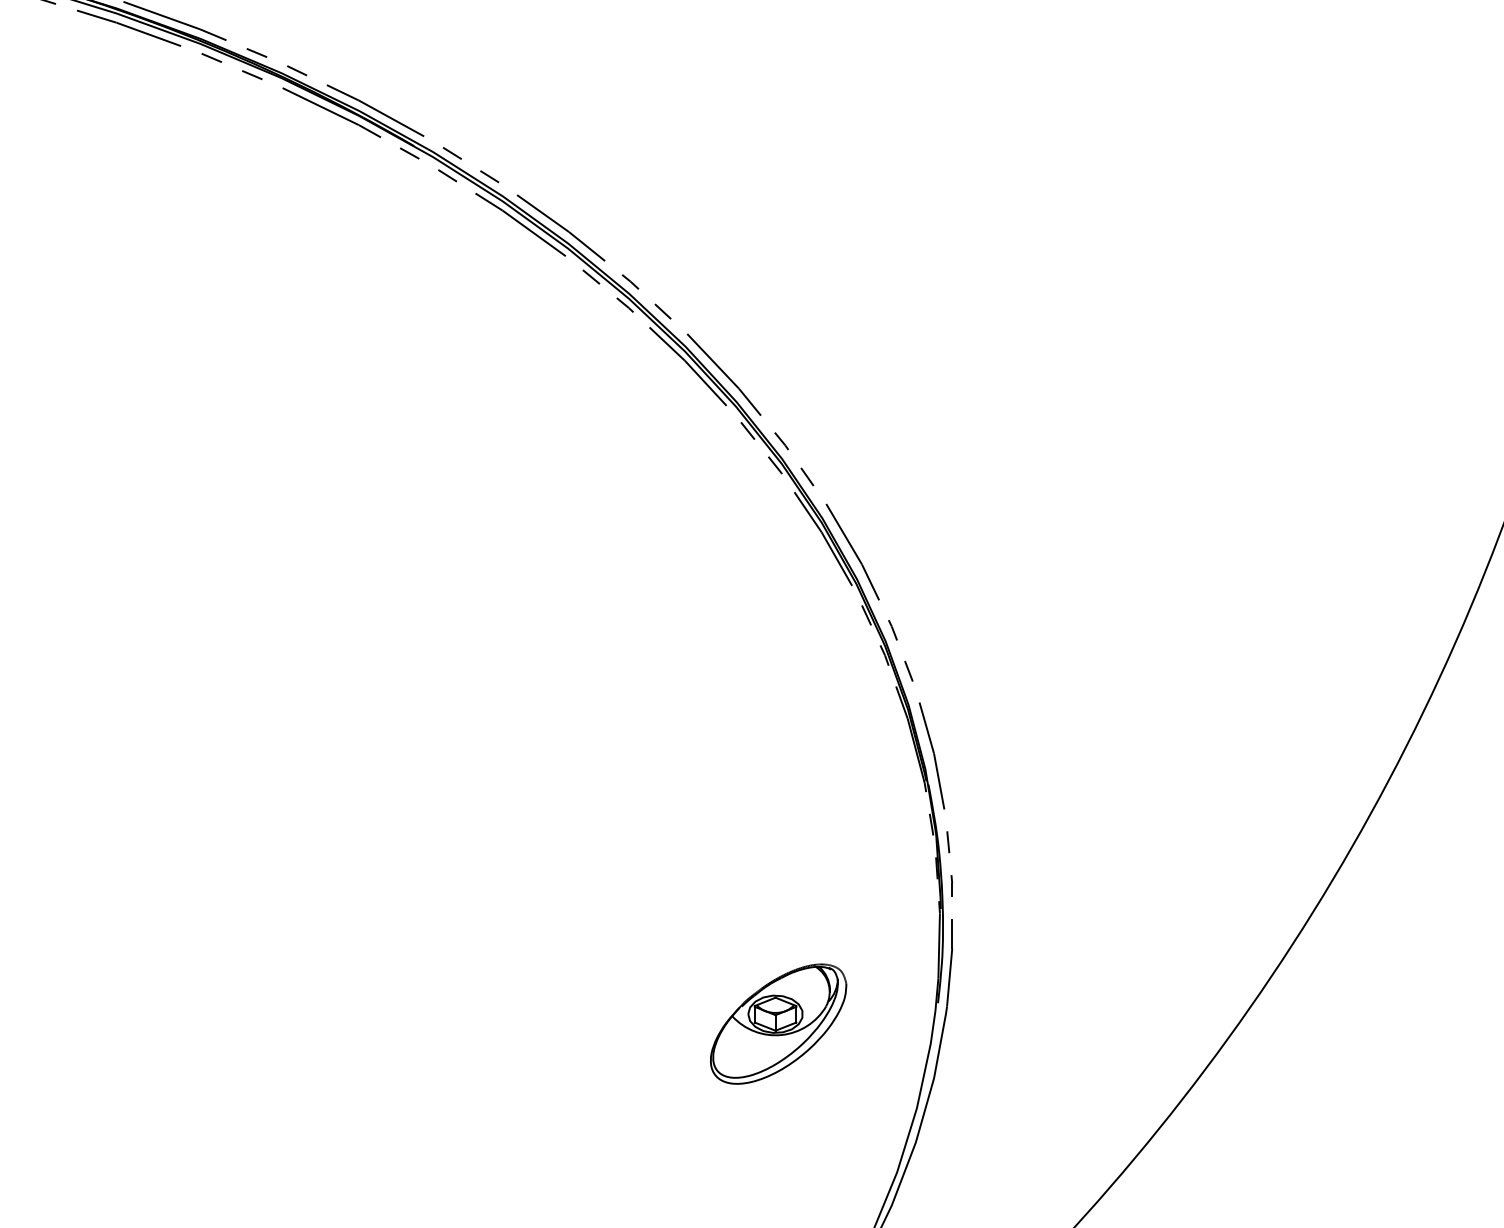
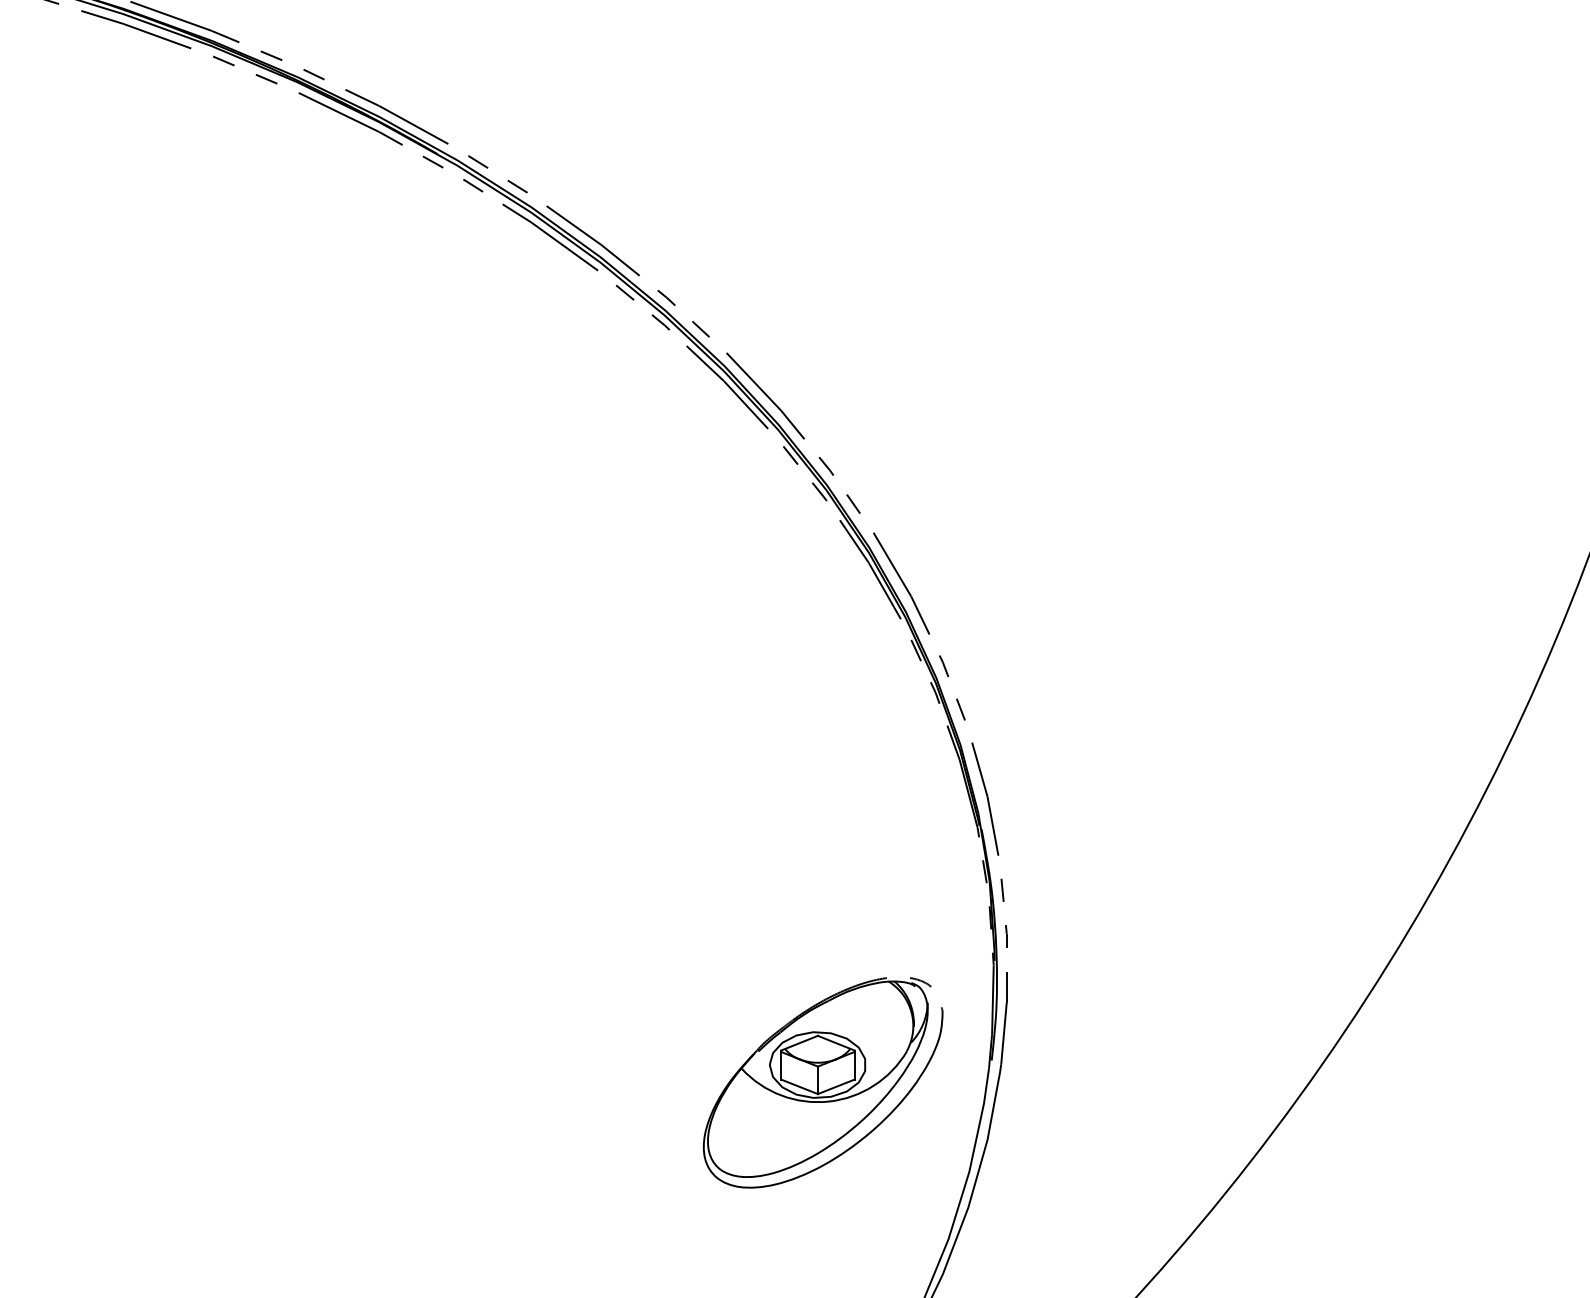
part: (778, 1024) -> (823, 1083), size x1.67

